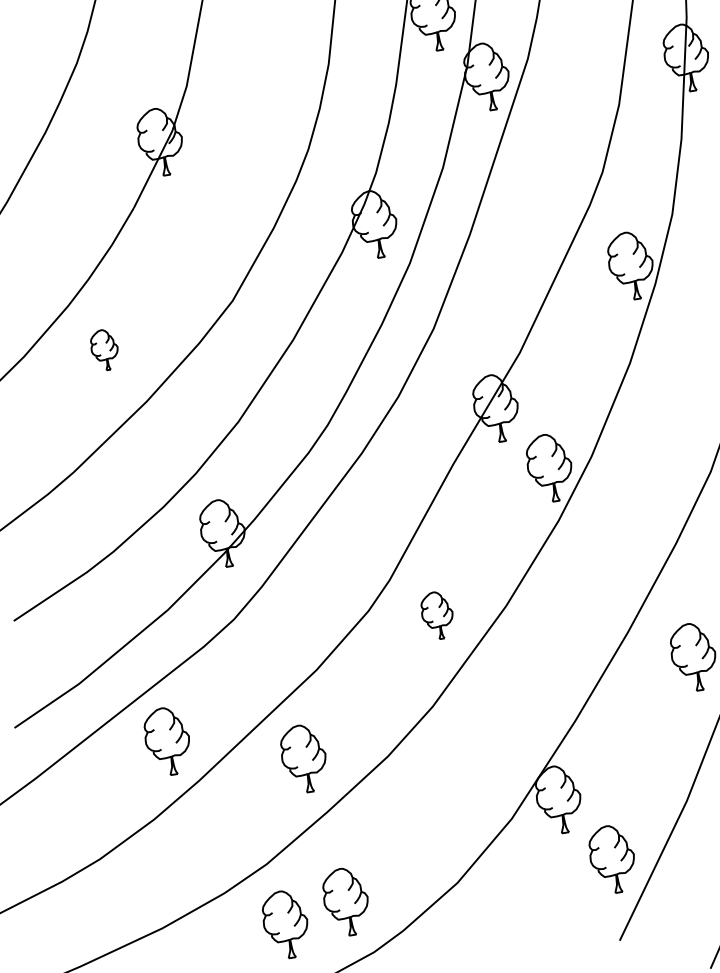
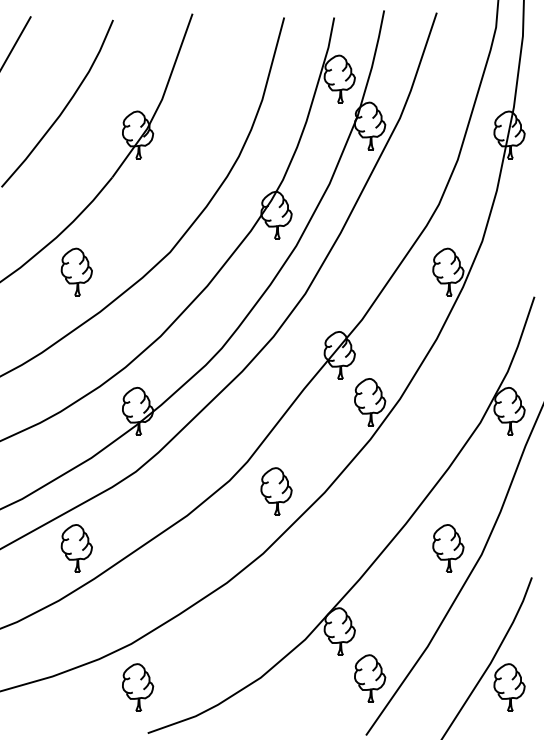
part: (104, 349) -> (76, 271), size x1.67
part: (437, 615) -> (276, 491), size x1.43
part: (303, 759) -> (168, 575), removed
part: (346, 901) -> (182, 678), removed

